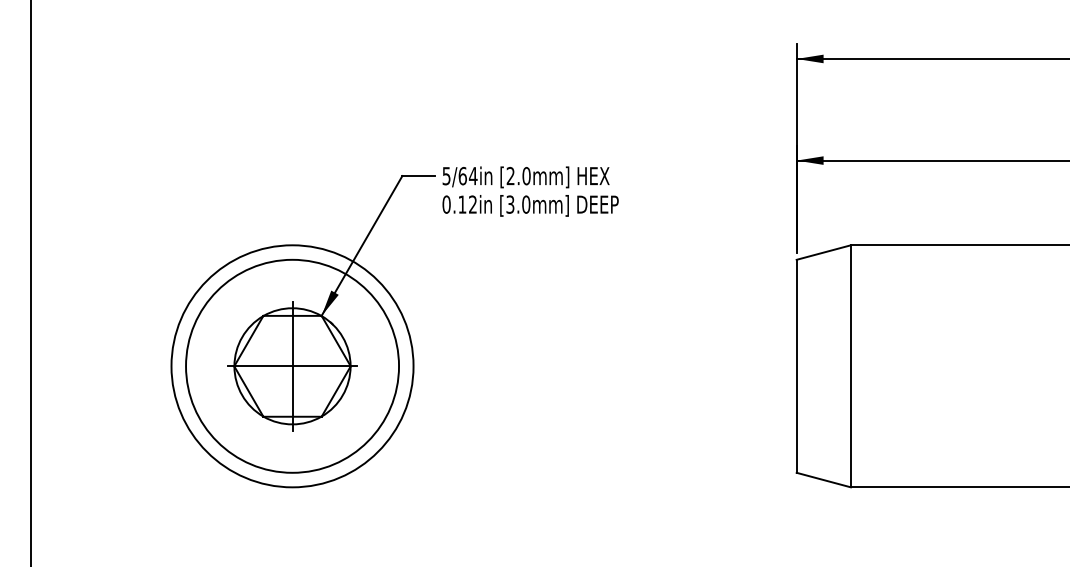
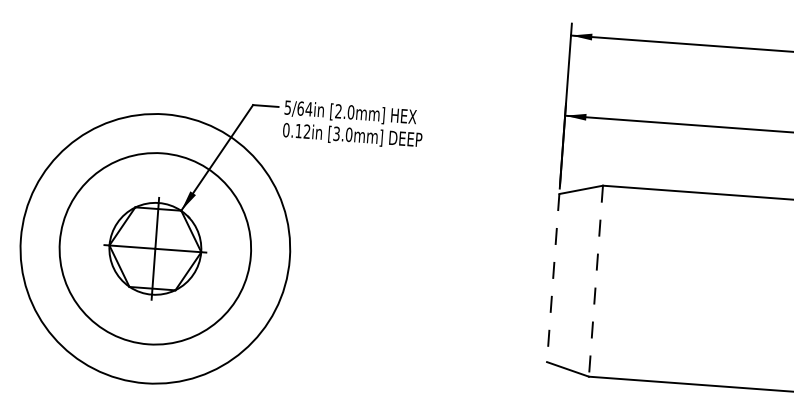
circle: (292, 365) -> (155, 248), size x1.6
line: (796, 366) -> (553, 278), solid -> dashed
line: (850, 366) -> (595, 281), solid -> dashed

